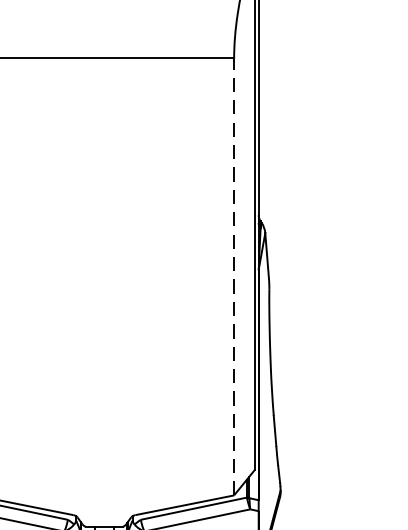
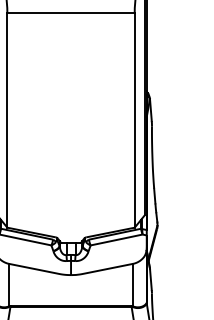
line: (233, 274) -> (134, 119), dashed -> solid

